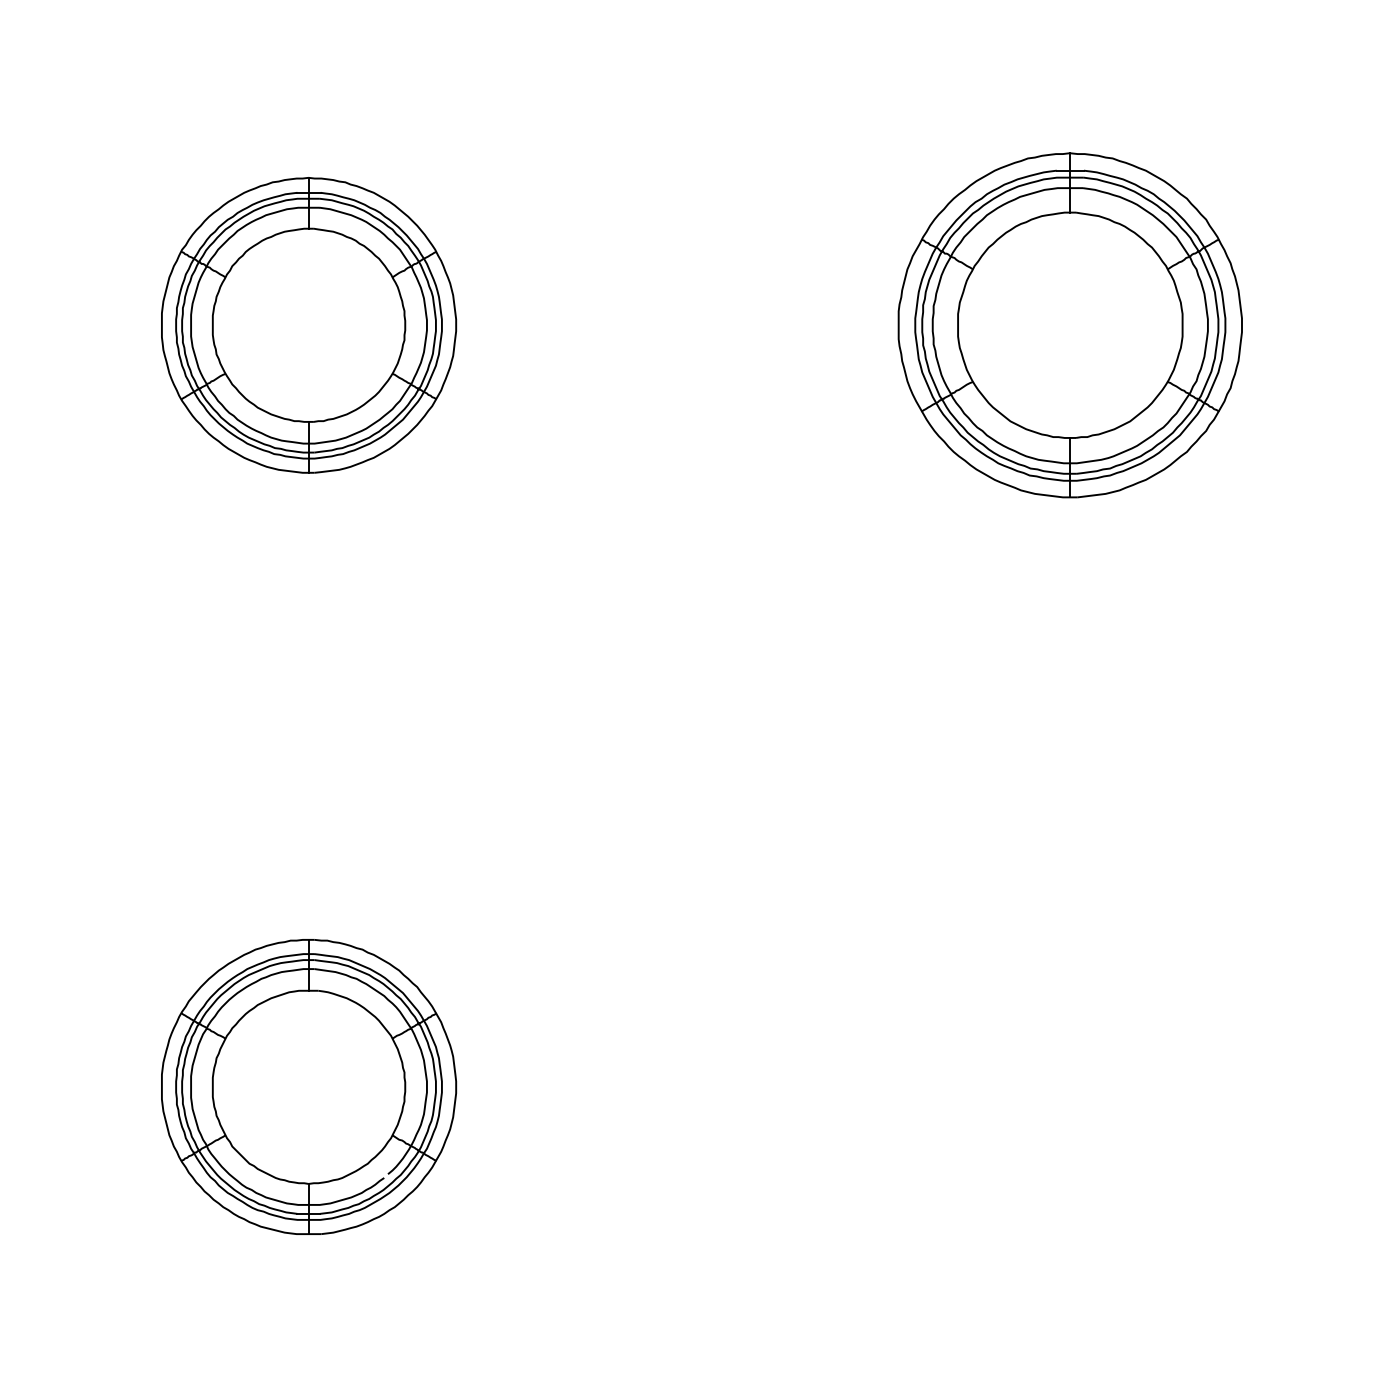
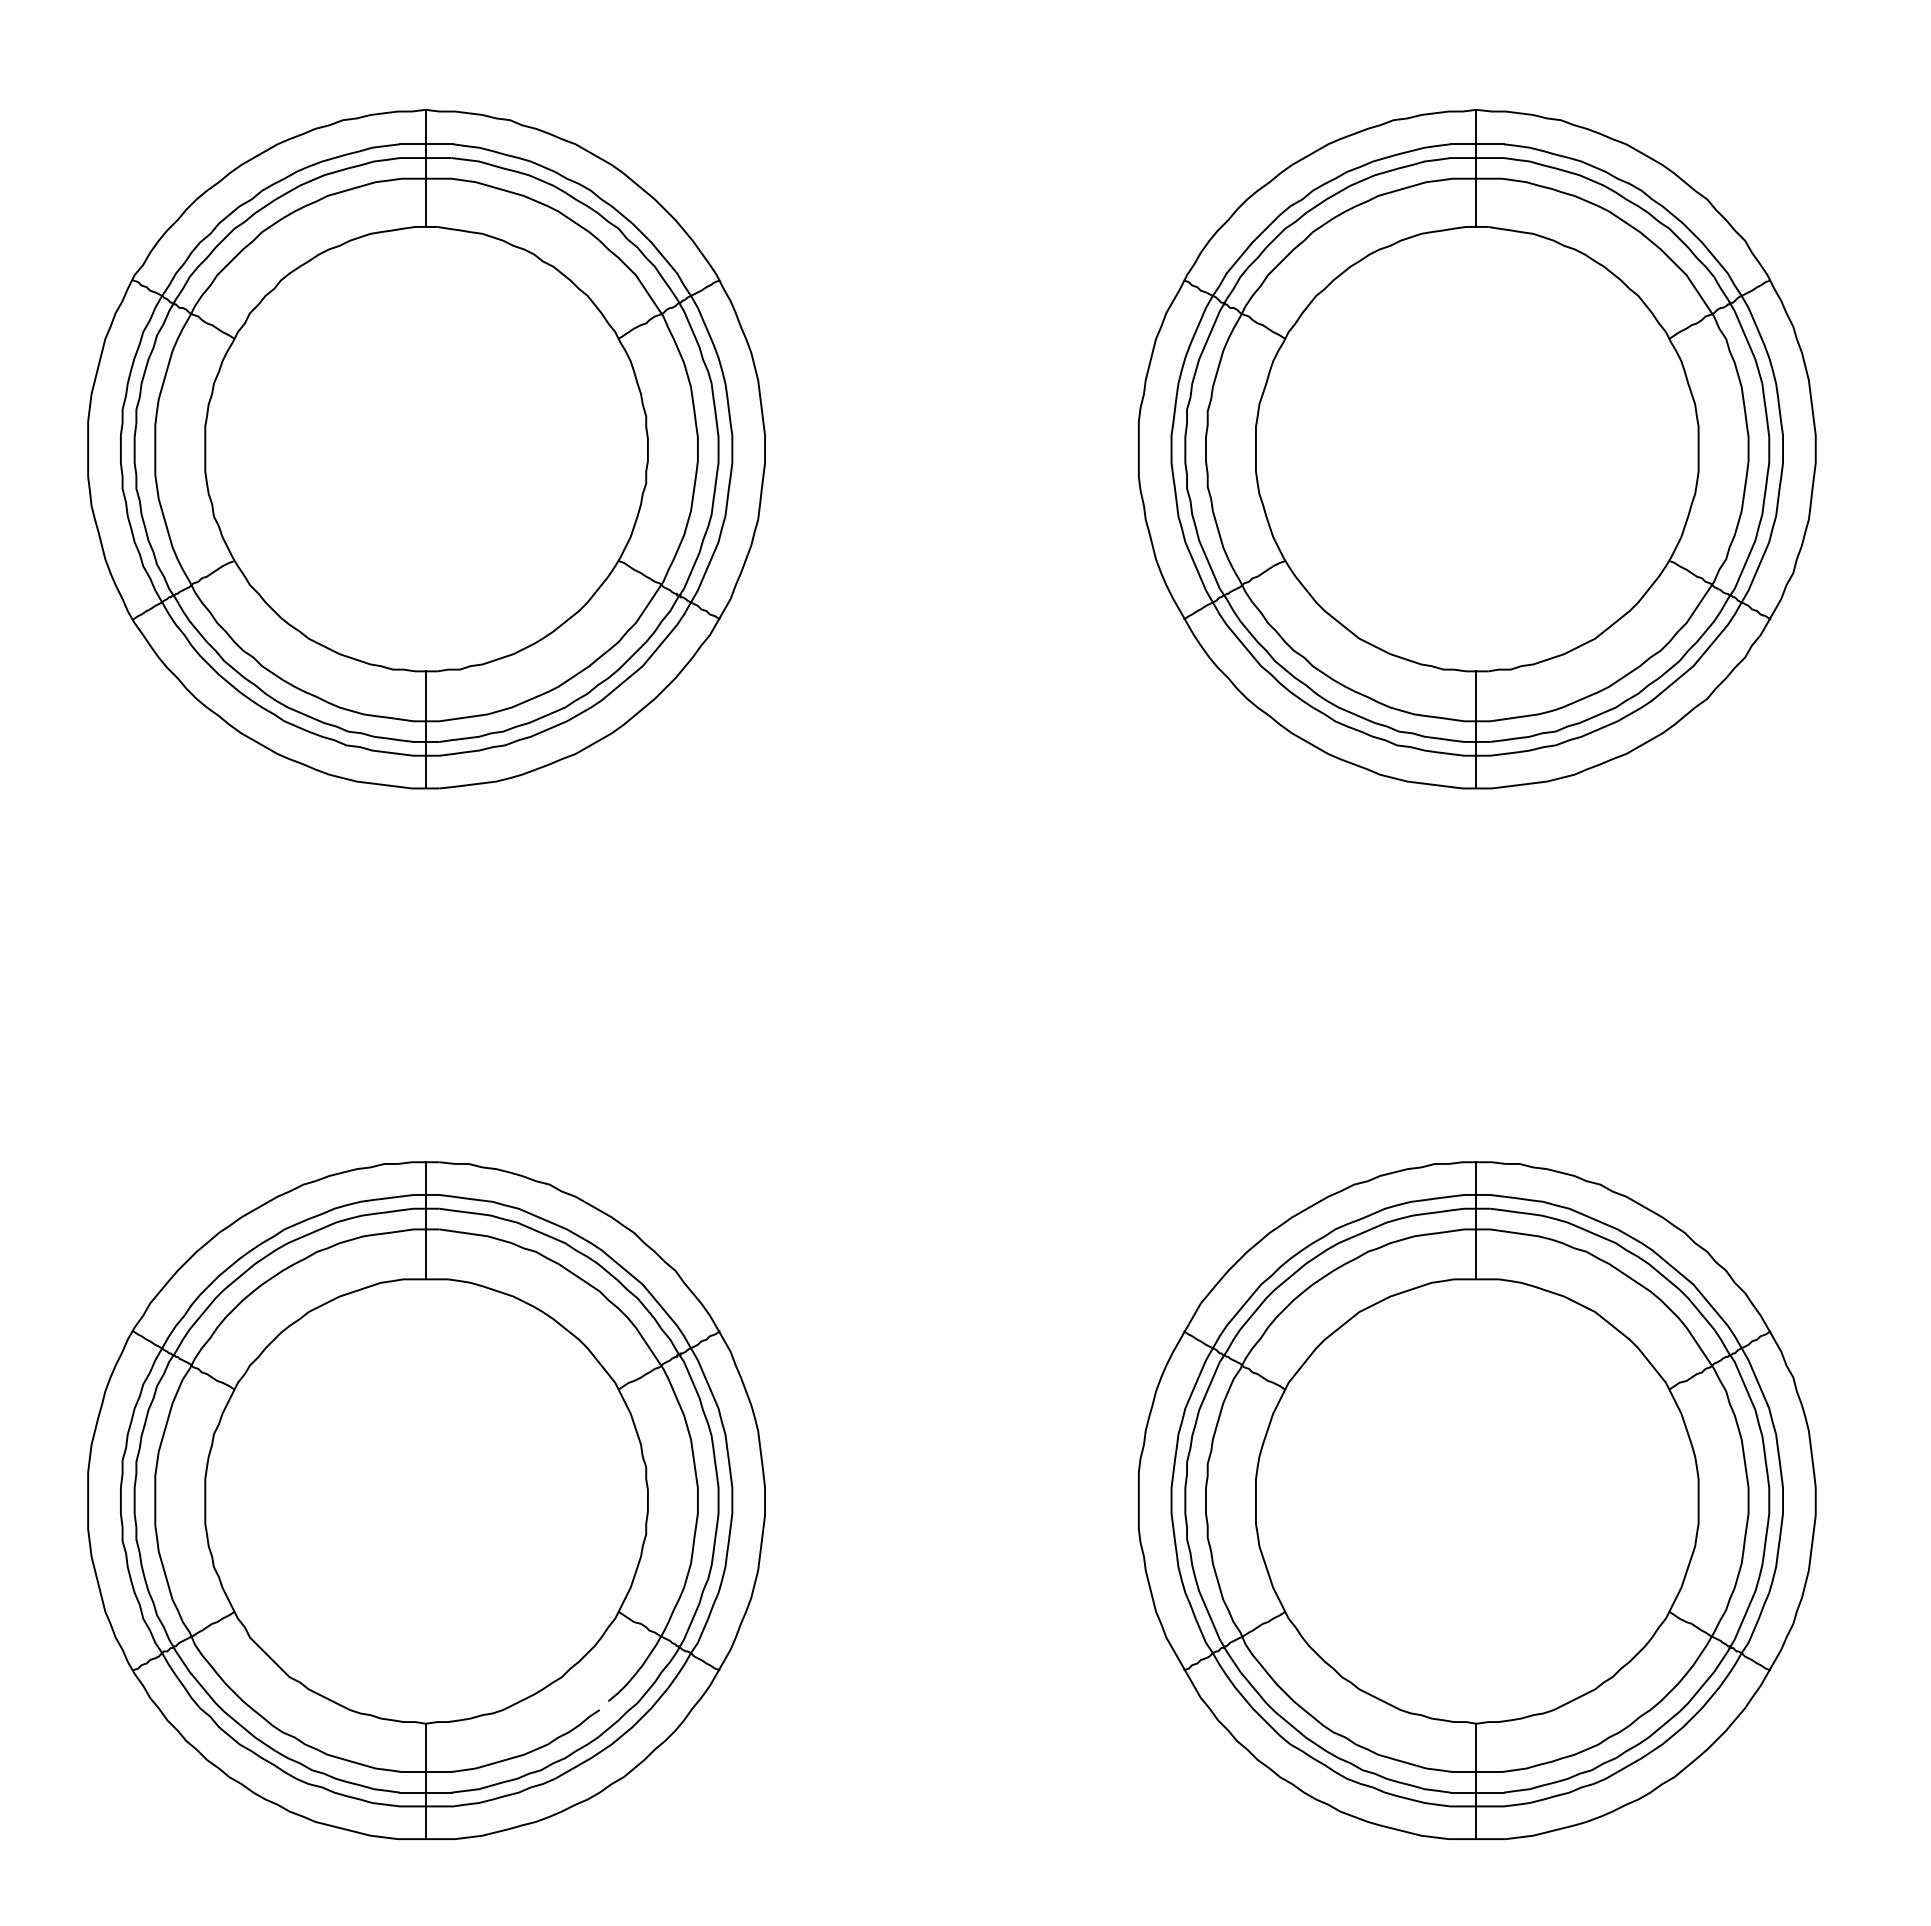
part: (308, 325) -> (426, 449), size x1.67
part: (1070, 325) -> (1477, 449), size x1.43
part: (308, 1086) -> (426, 1500), size x1.67
part: (1070, 1086) -> (1477, 1500), added

